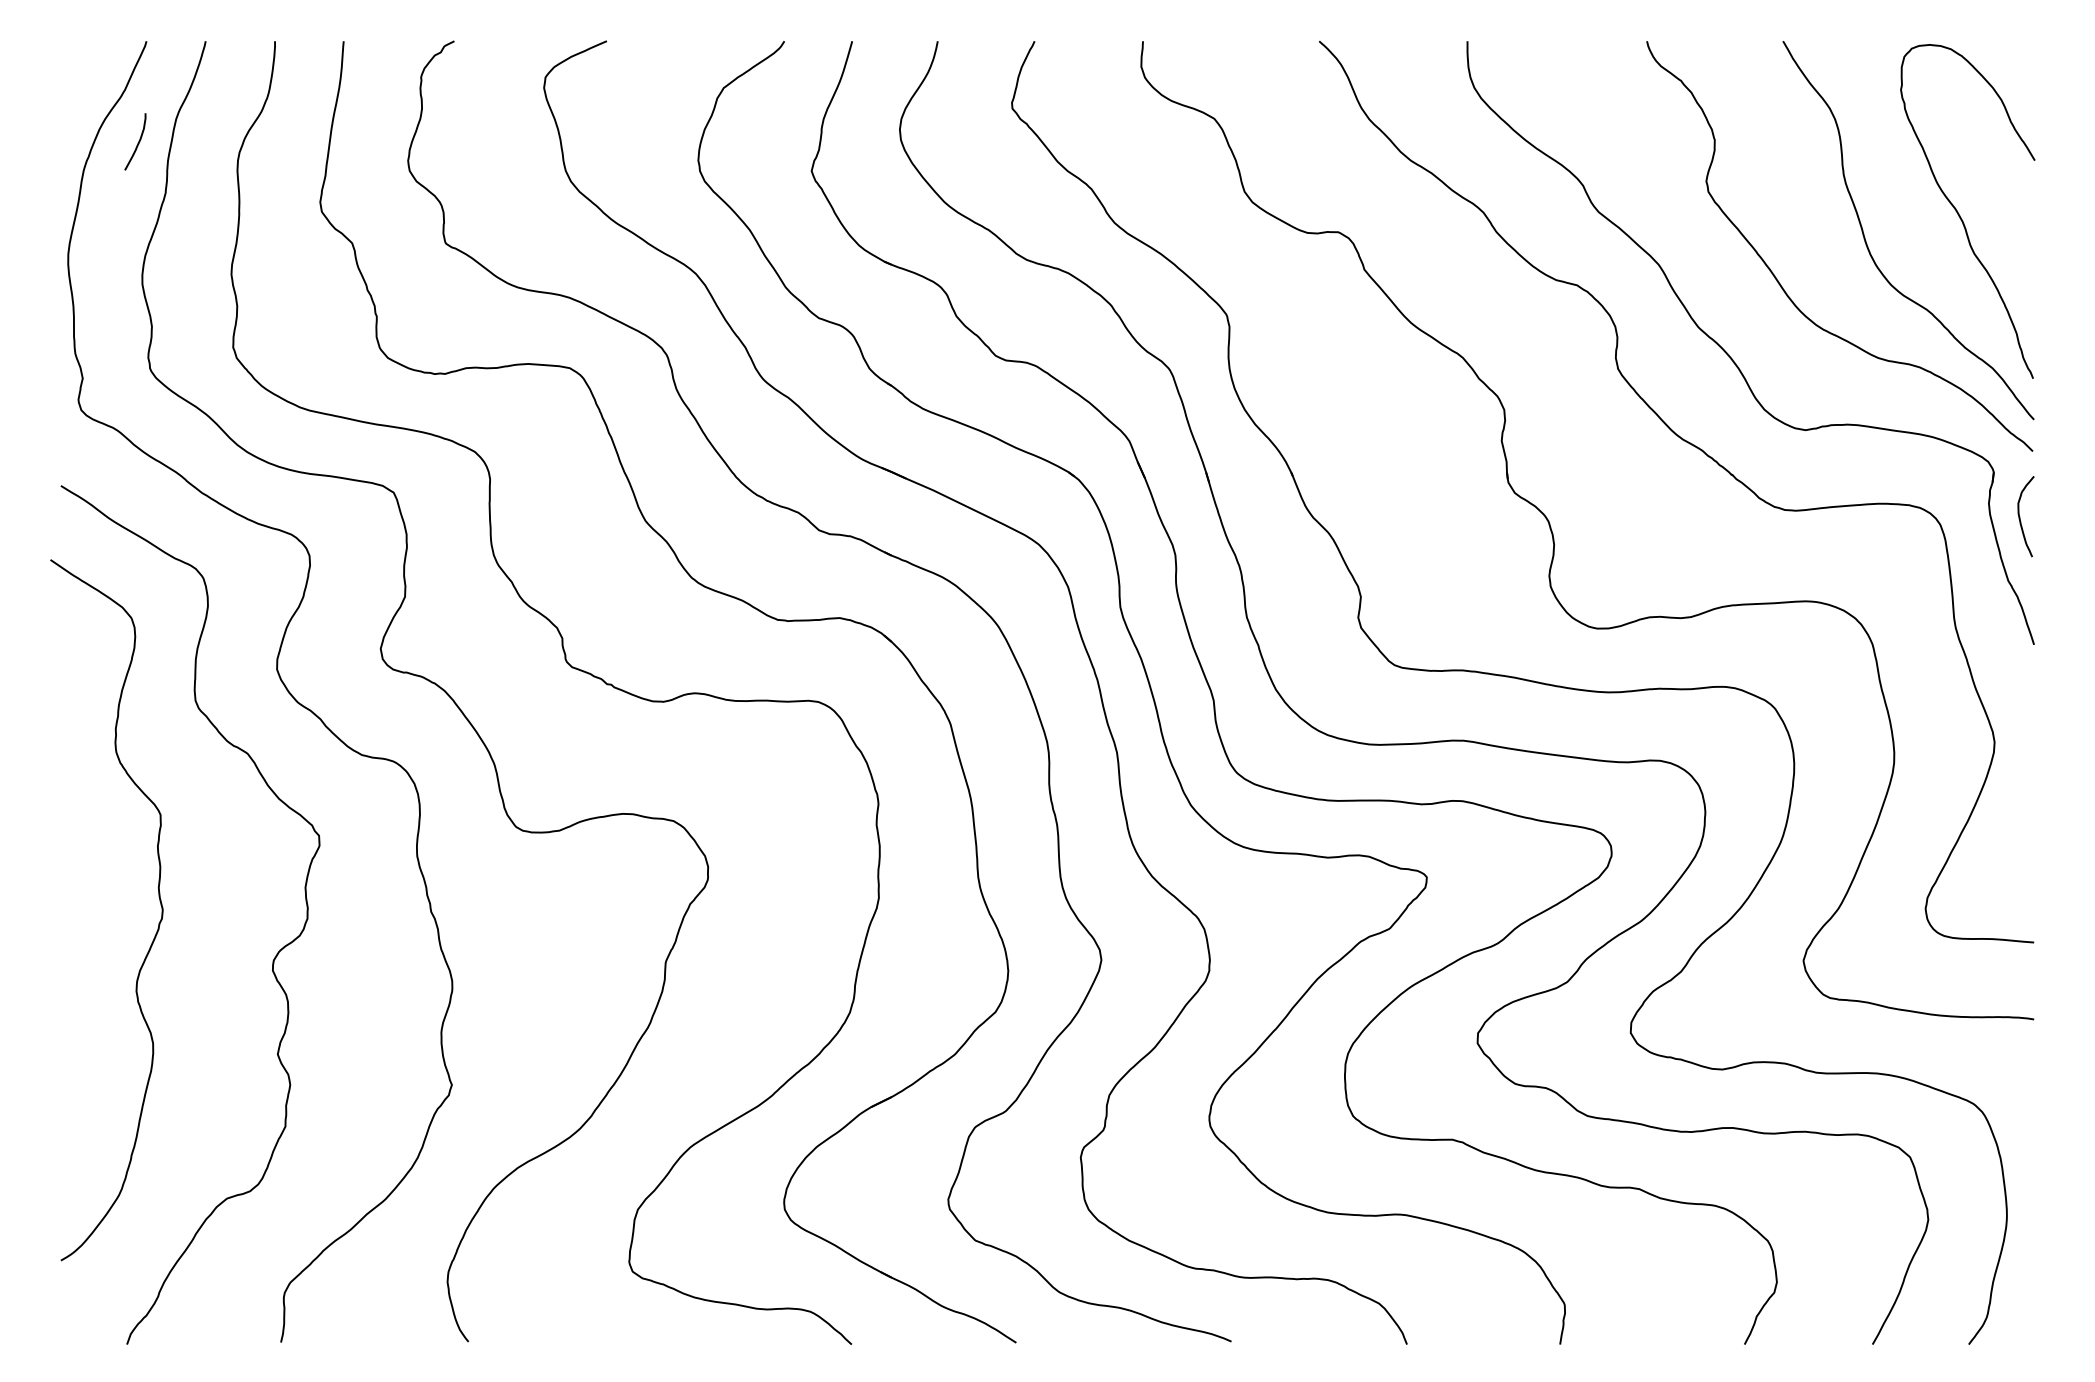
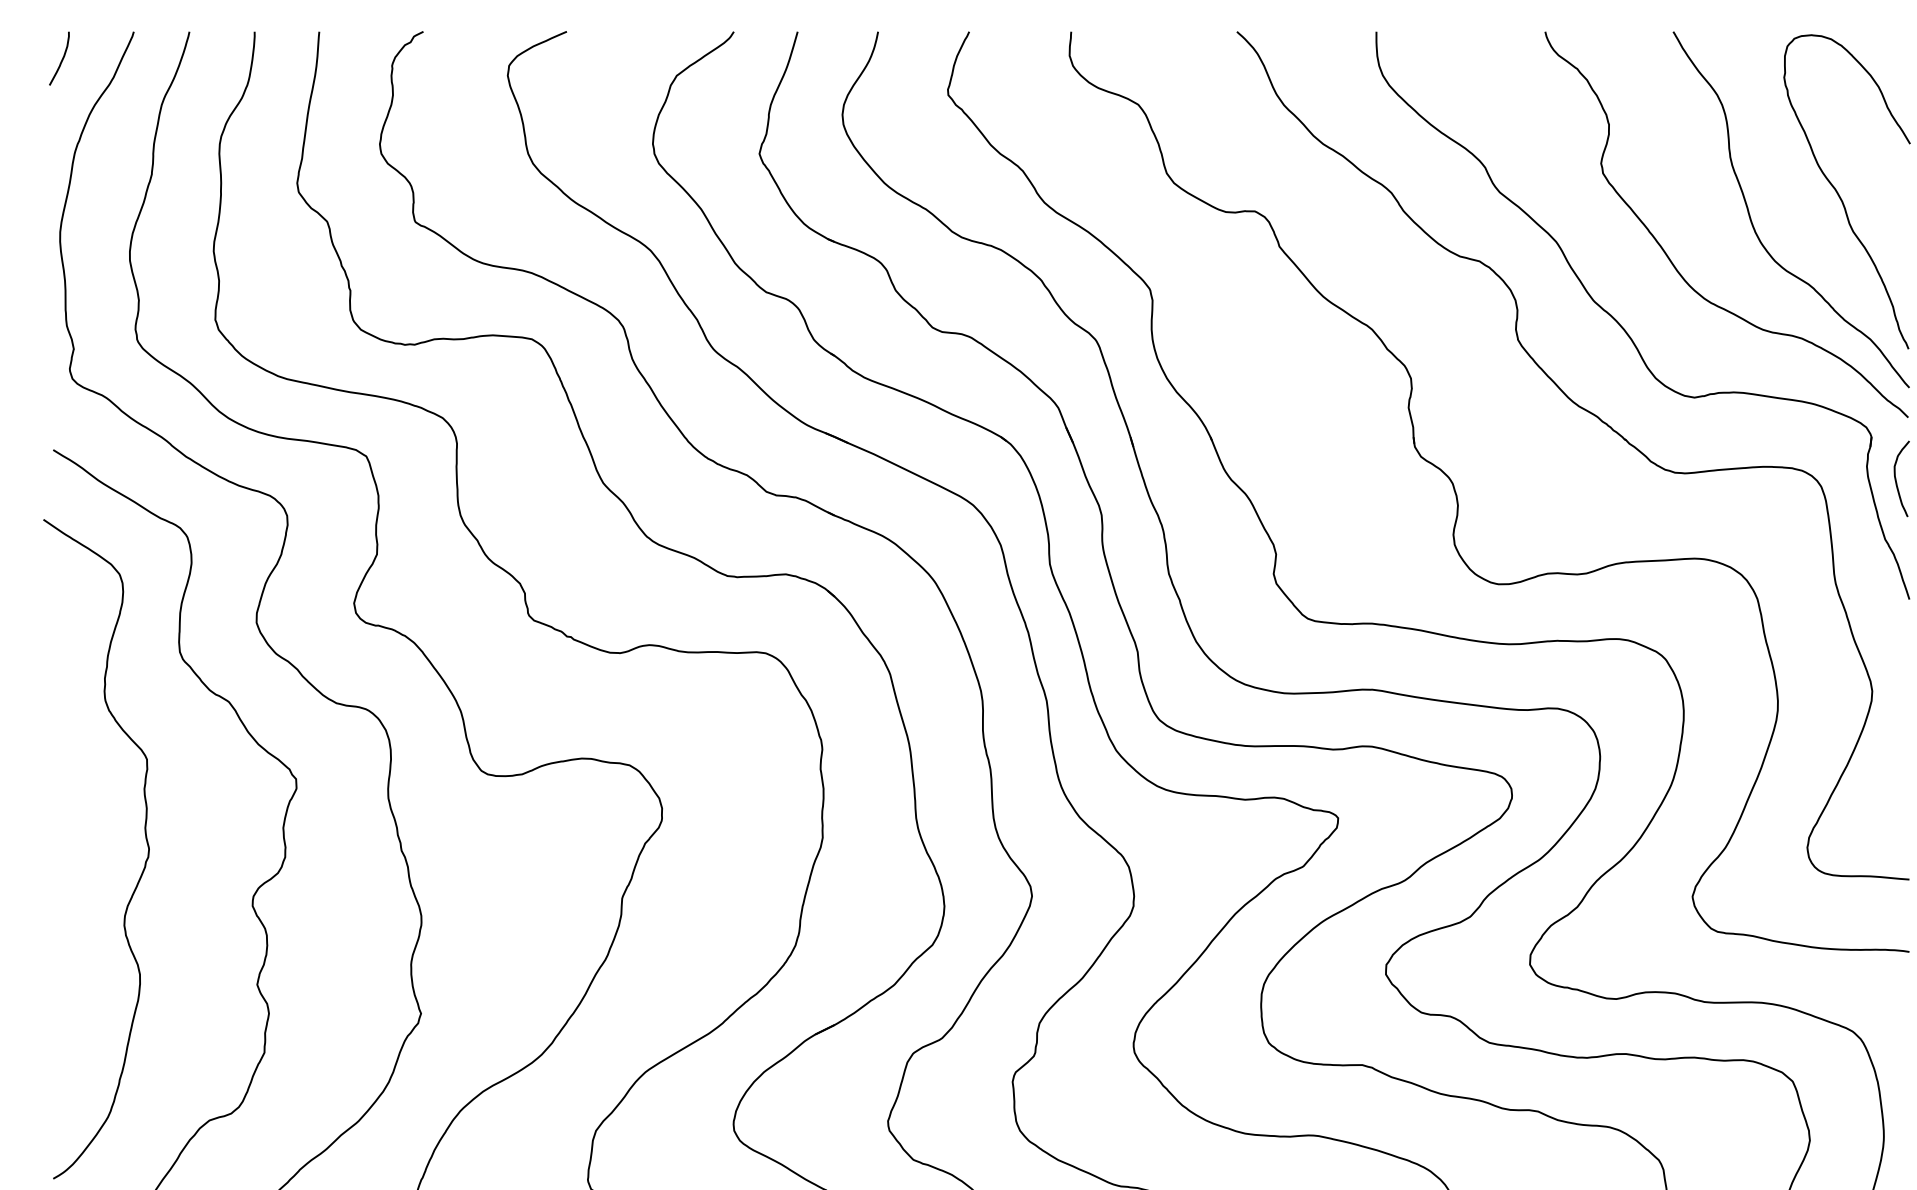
curve: (137, 143) -> (61, 60), moved

